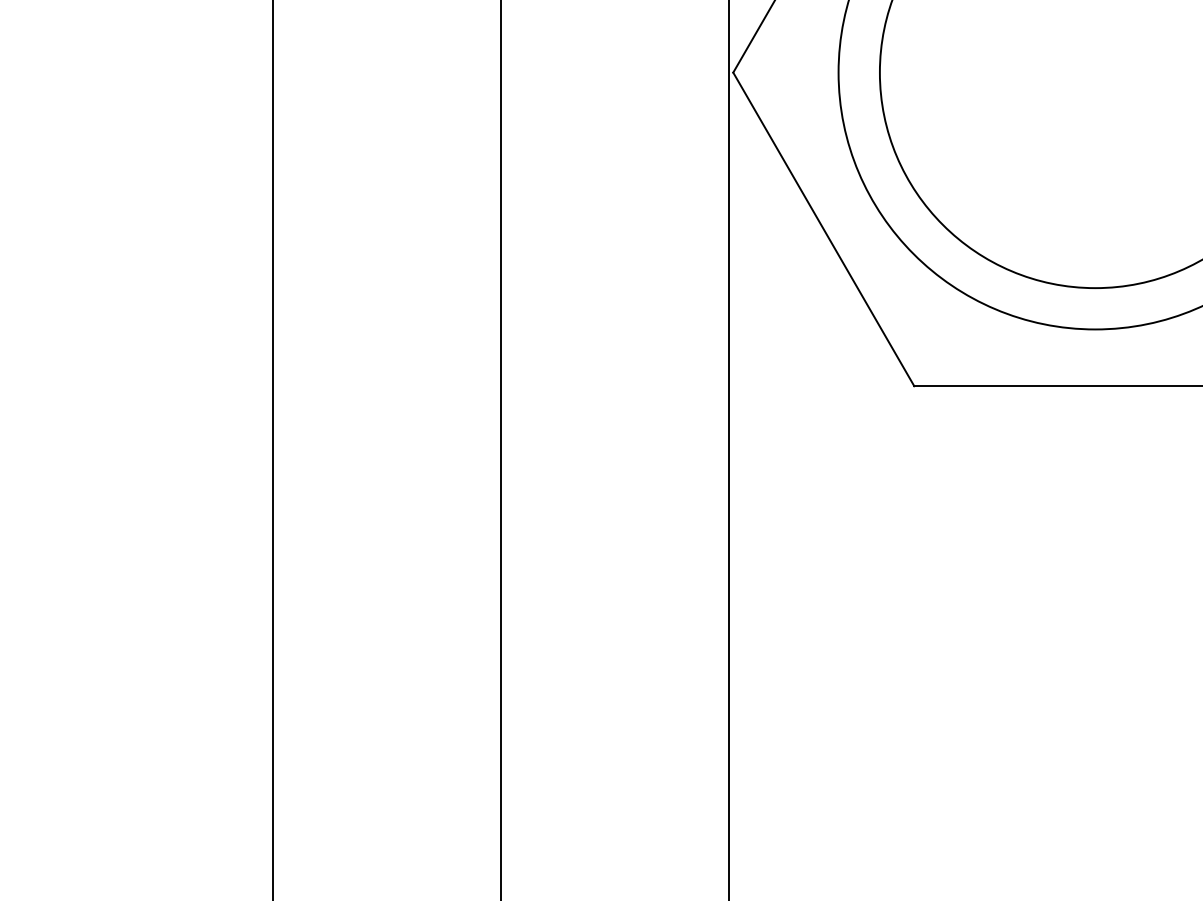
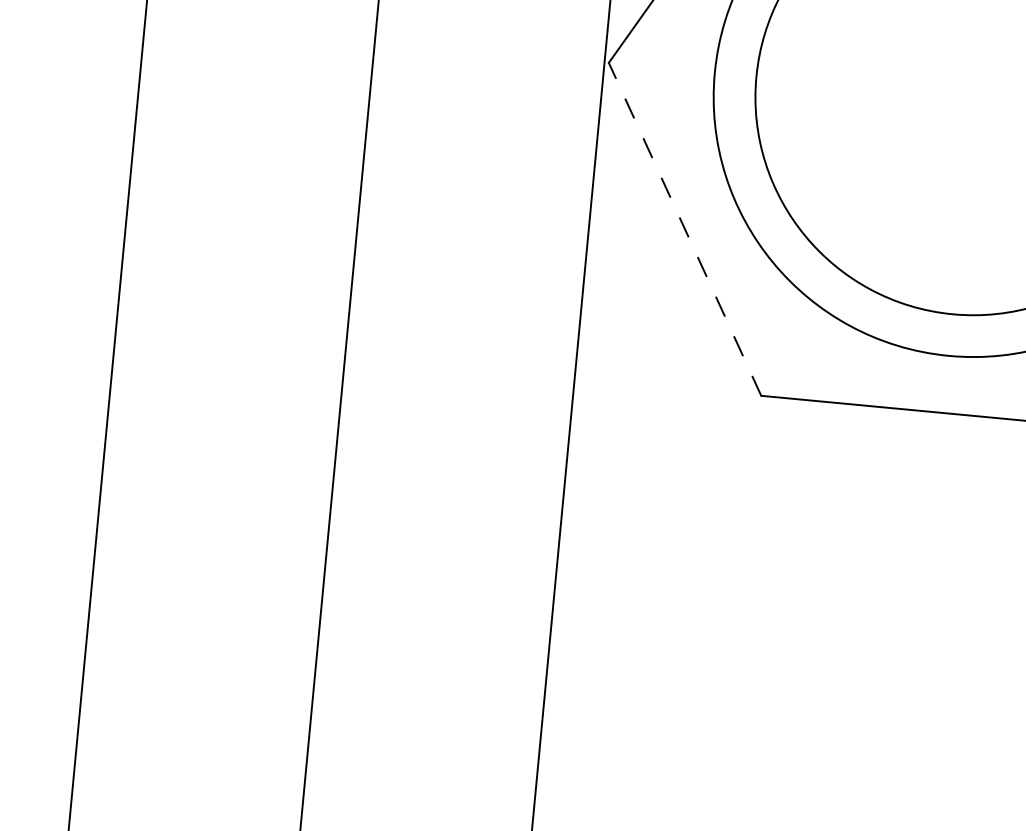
line: (823, 229) -> (684, 229), solid -> dashed

